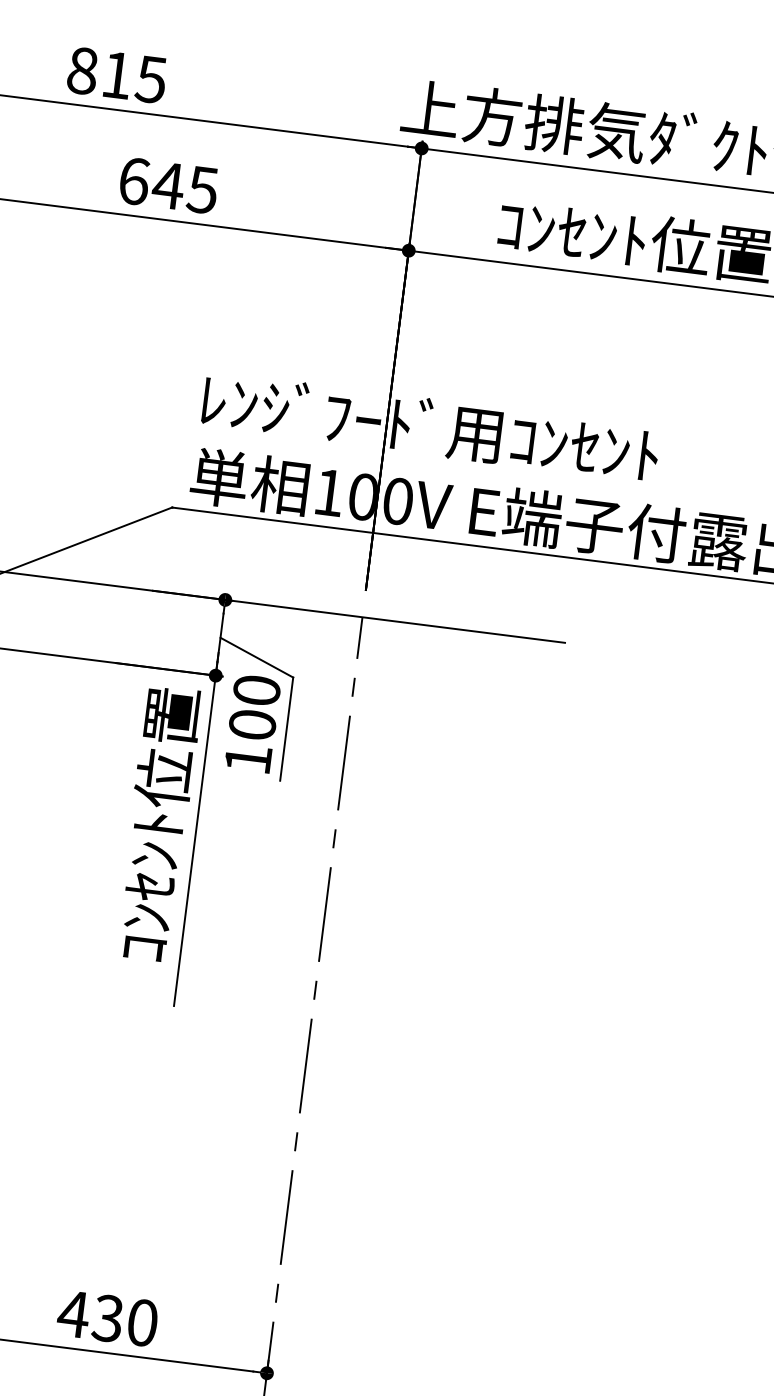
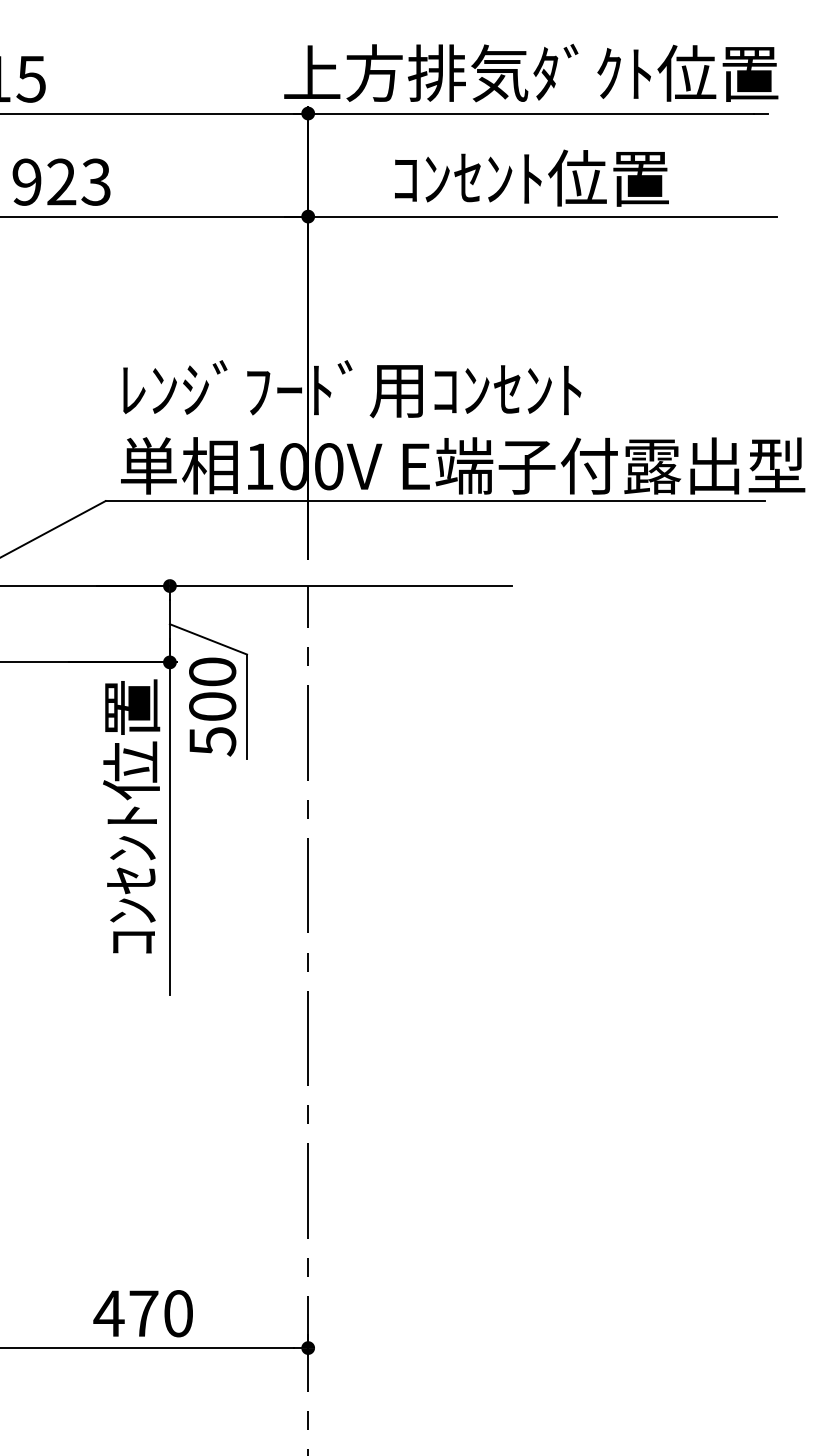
text: (168, 184) -> (61, 181), 645 -> 923
text: (248, 759) -> (212, 741), 100 -> 500
text: (107, 1318) -> (143, 1313), 430 -> 470

